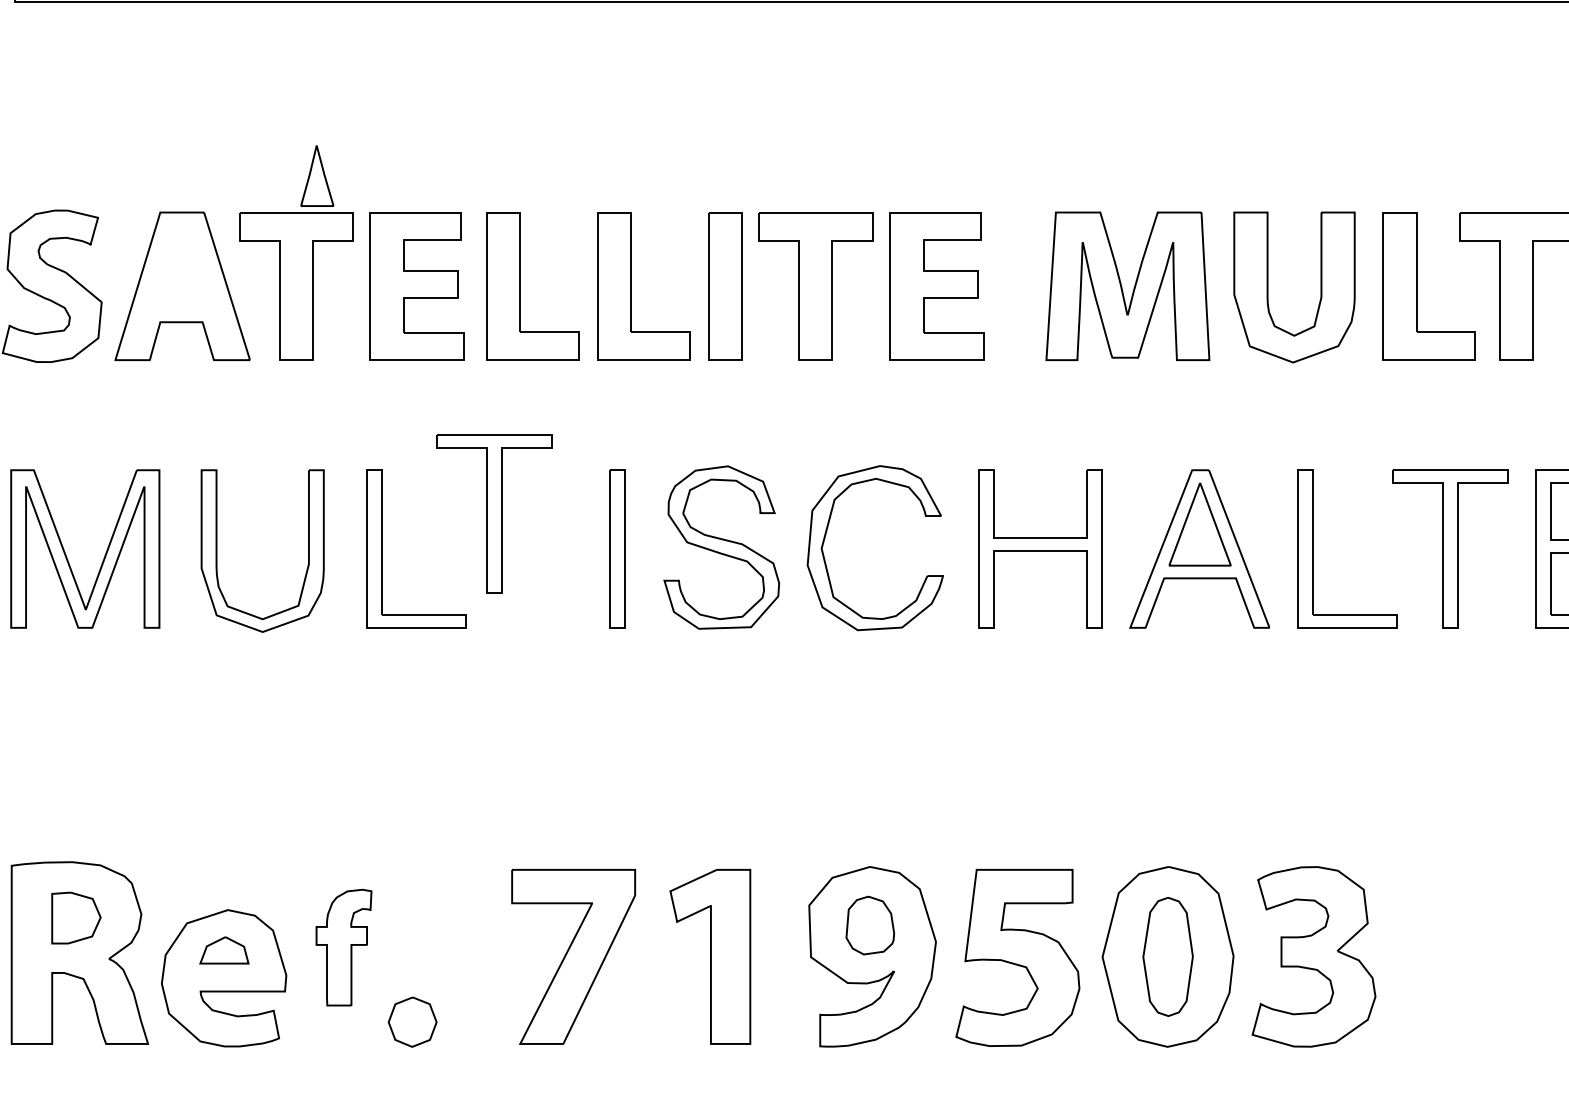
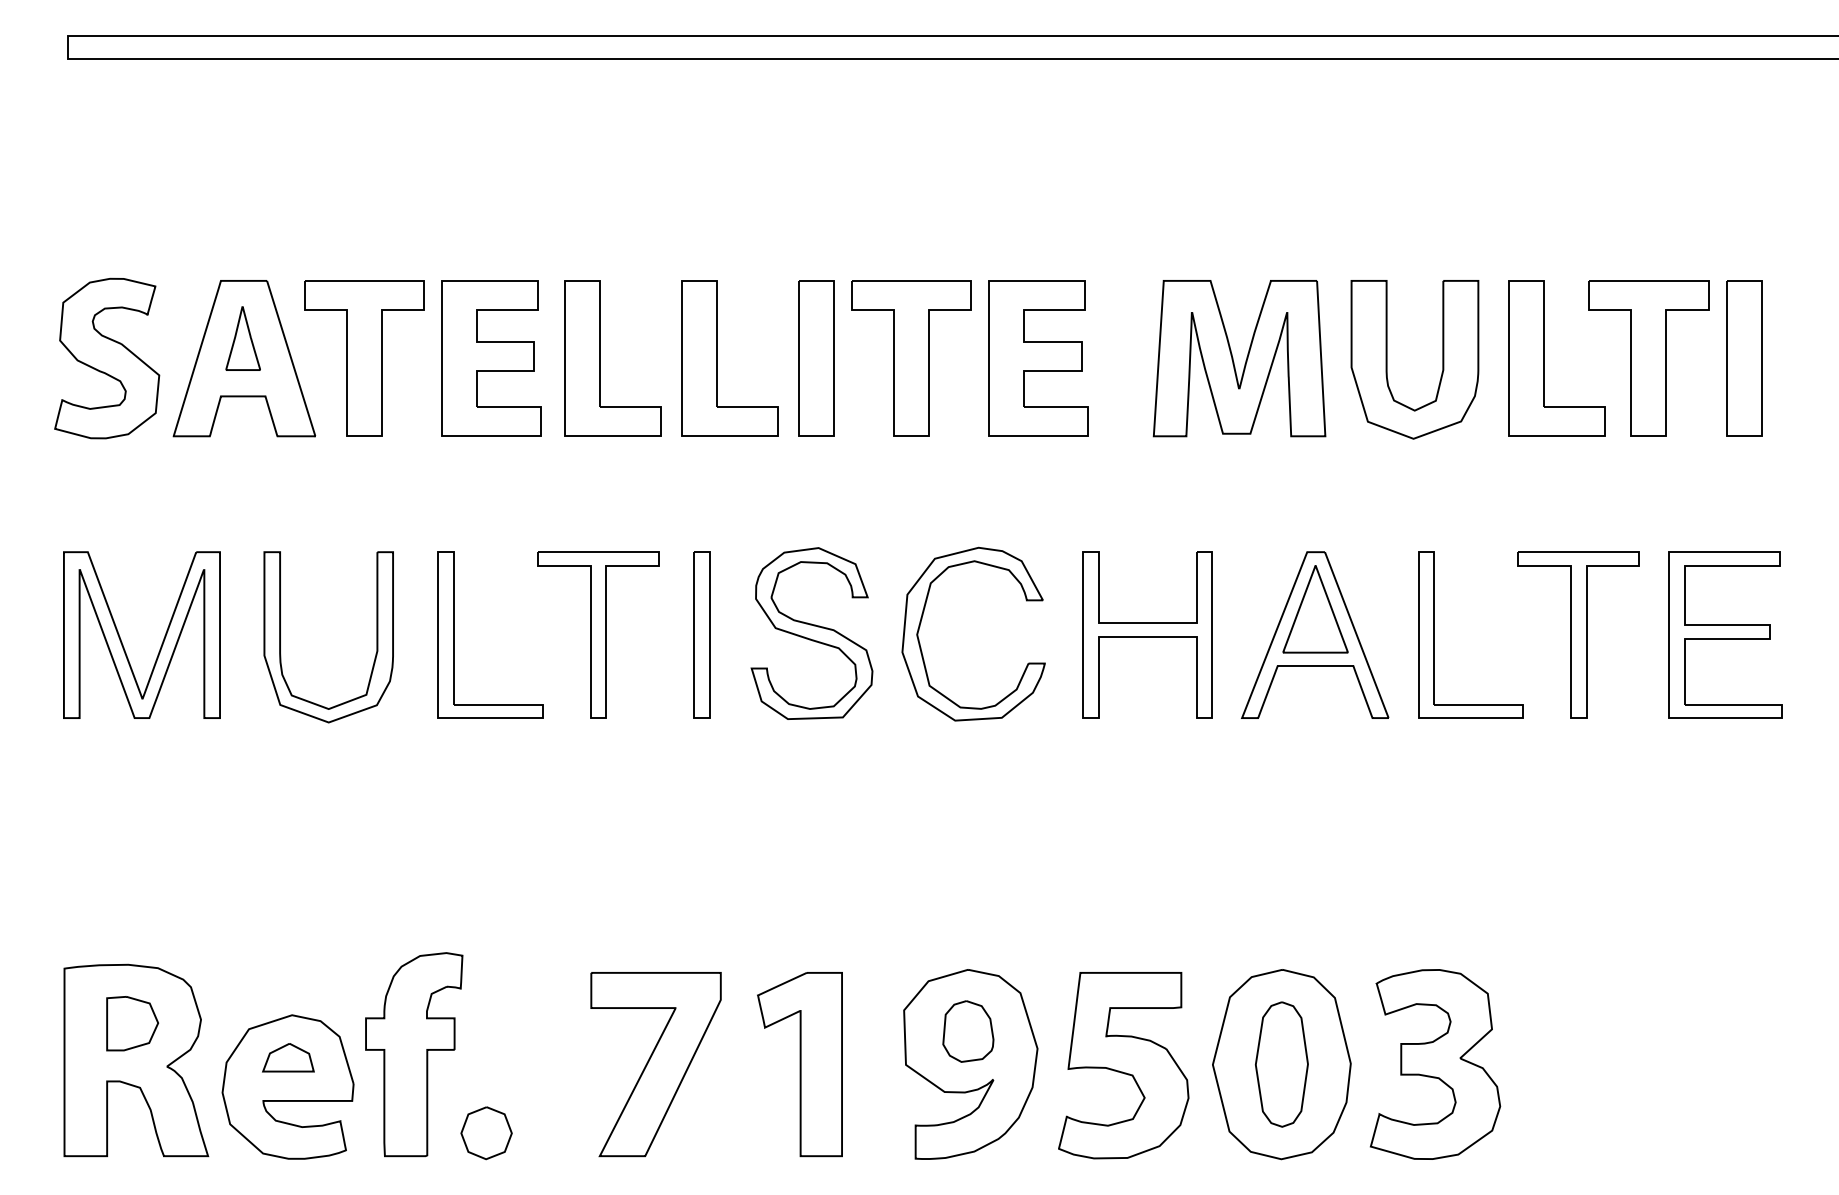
part: (316, 176) -> (242, 338), moved
part: (494, 513) -> (598, 634), moved
part: (344, 947) -> (414, 1054), size x1.67

